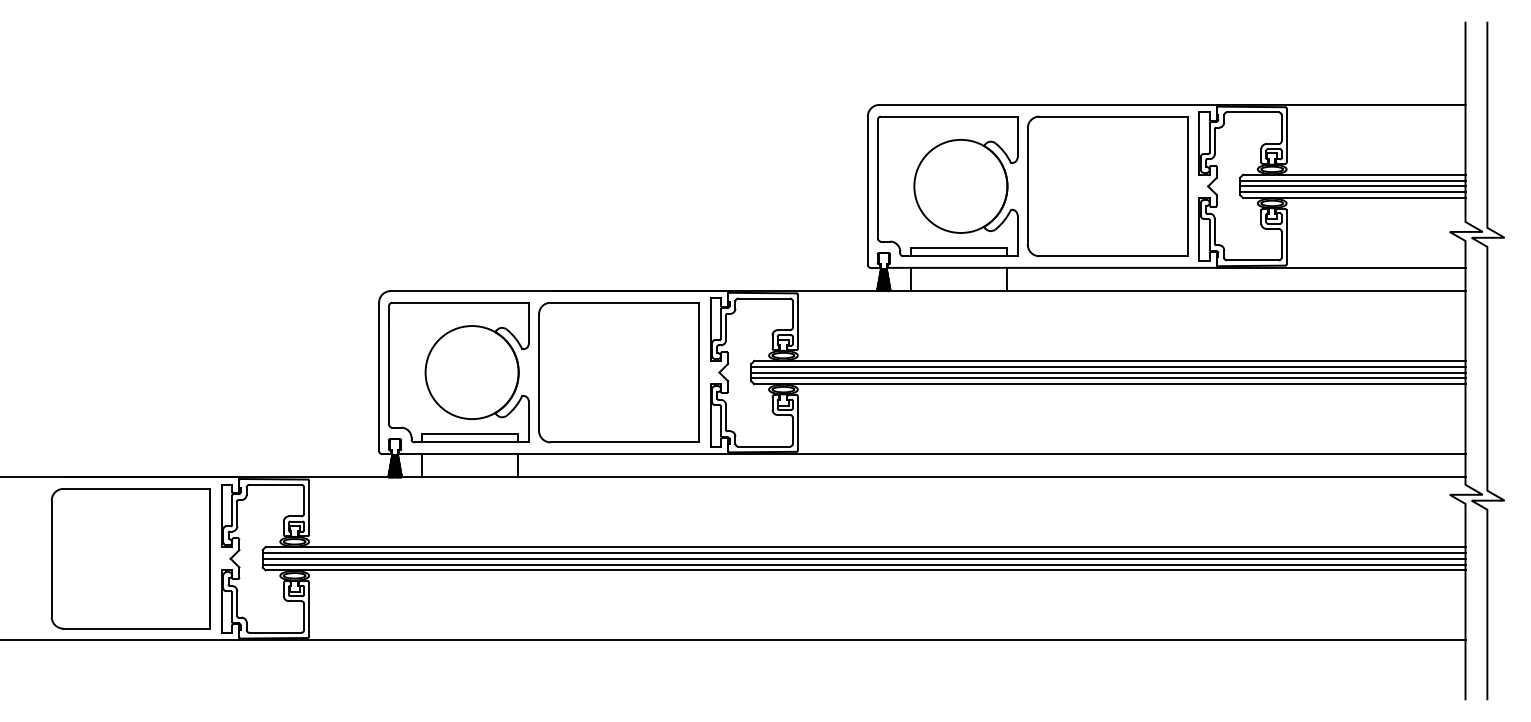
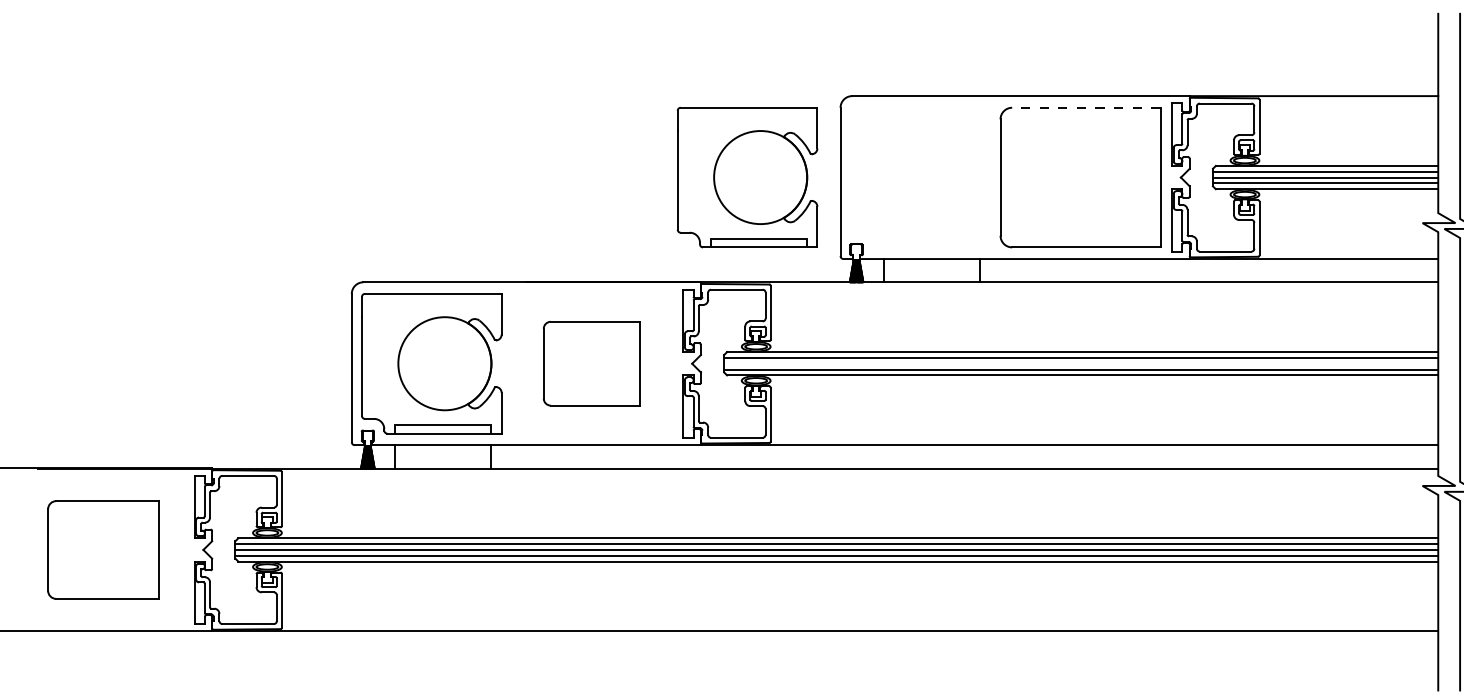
line: (1113, 116) -> (1086, 107), solid -> dashed
part: (947, 185) -> (747, 176), moved
part: (618, 372) -> (591, 363), size x0.6
line: (1108, 372) -> (1081, 363), removed
part: (130, 558) -> (103, 549), size x0.7

